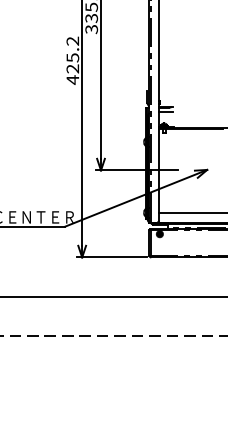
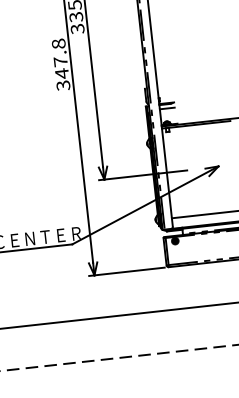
text: (72, 60) -> (60, 64), 425.2 -> 347.8

